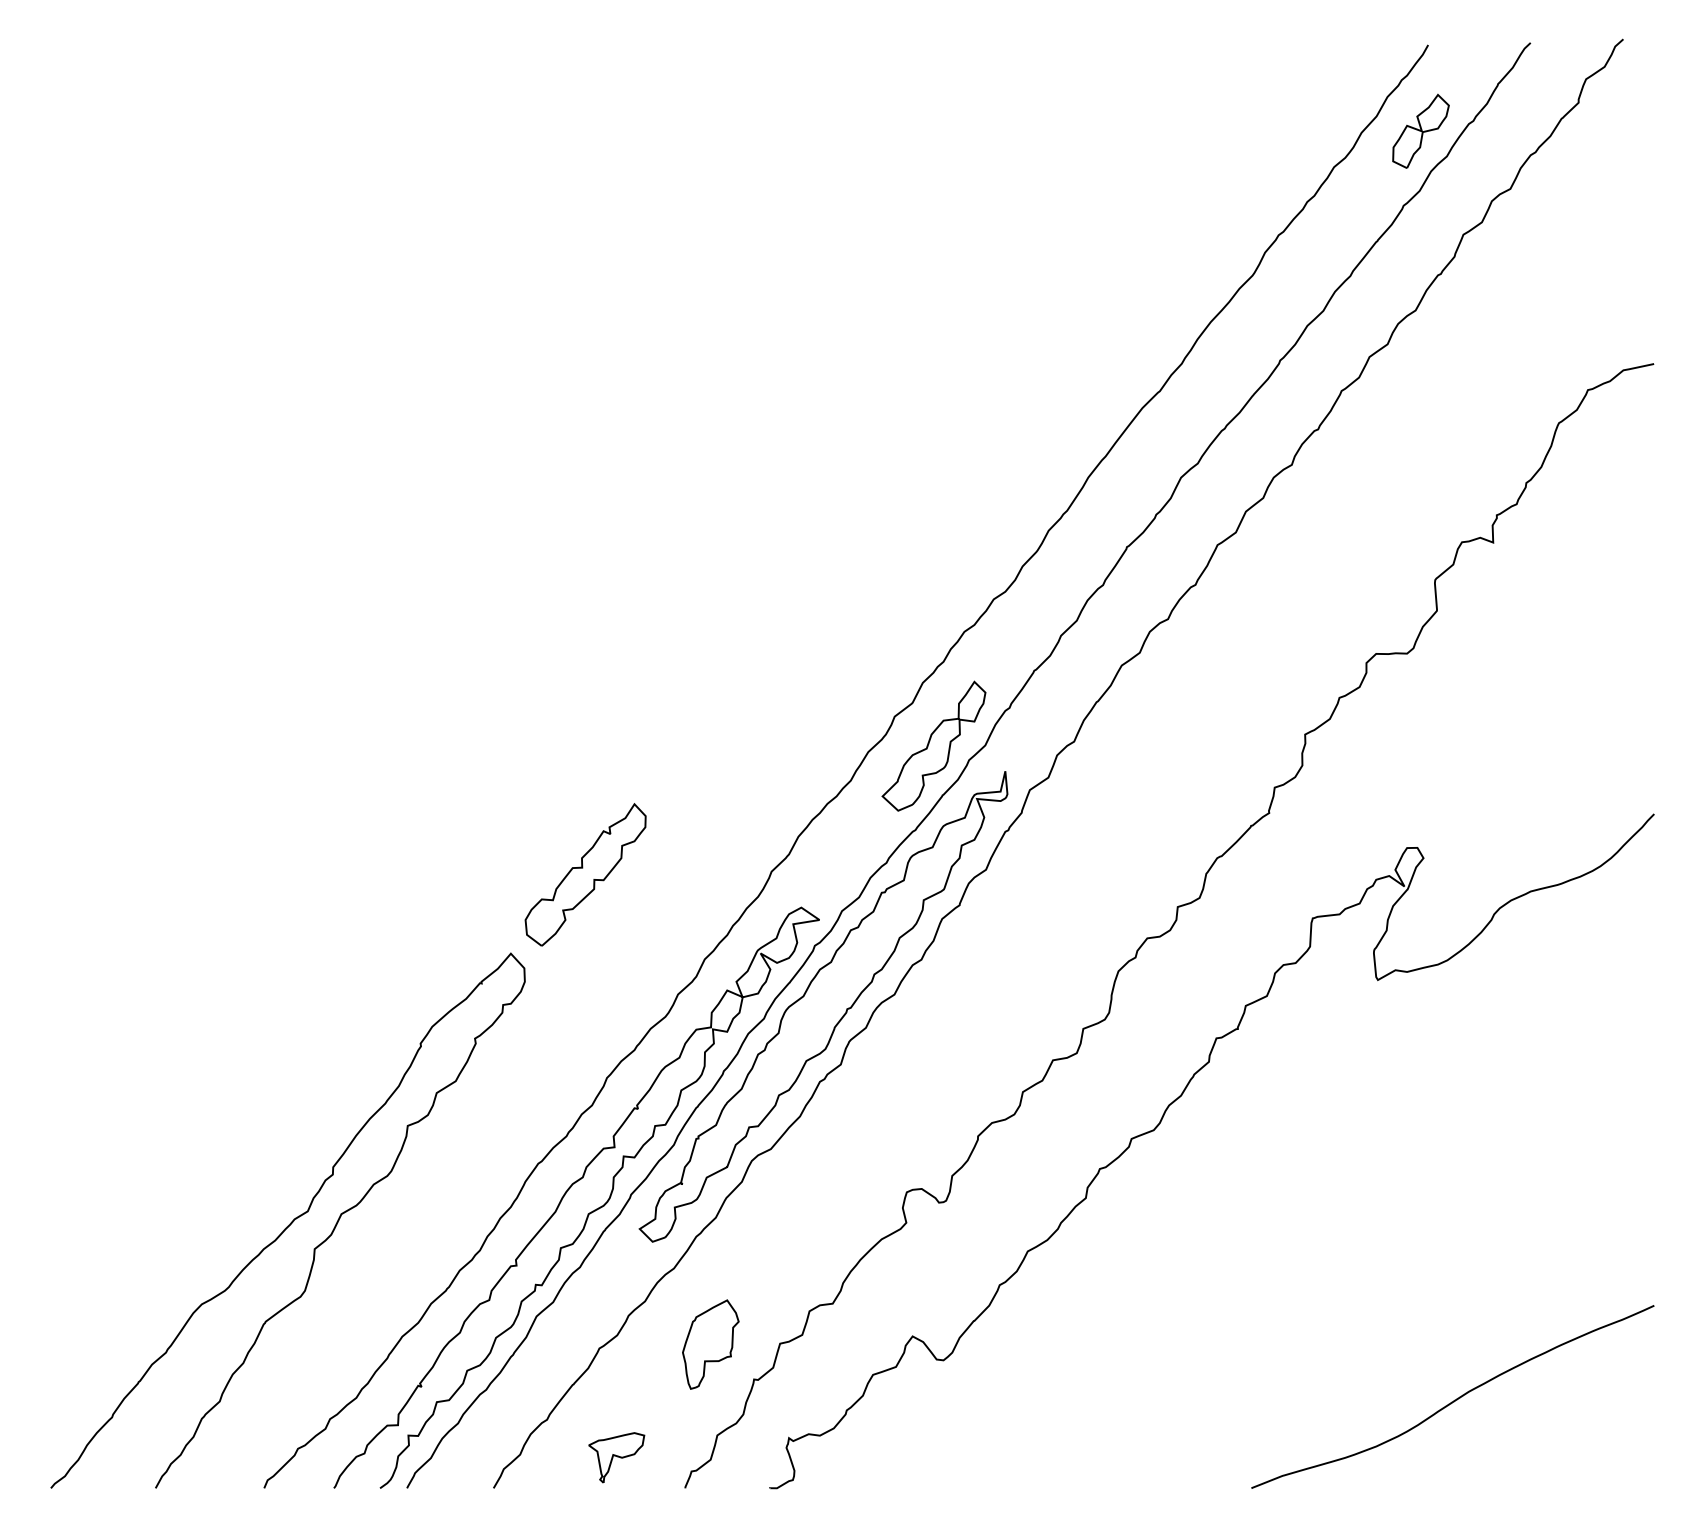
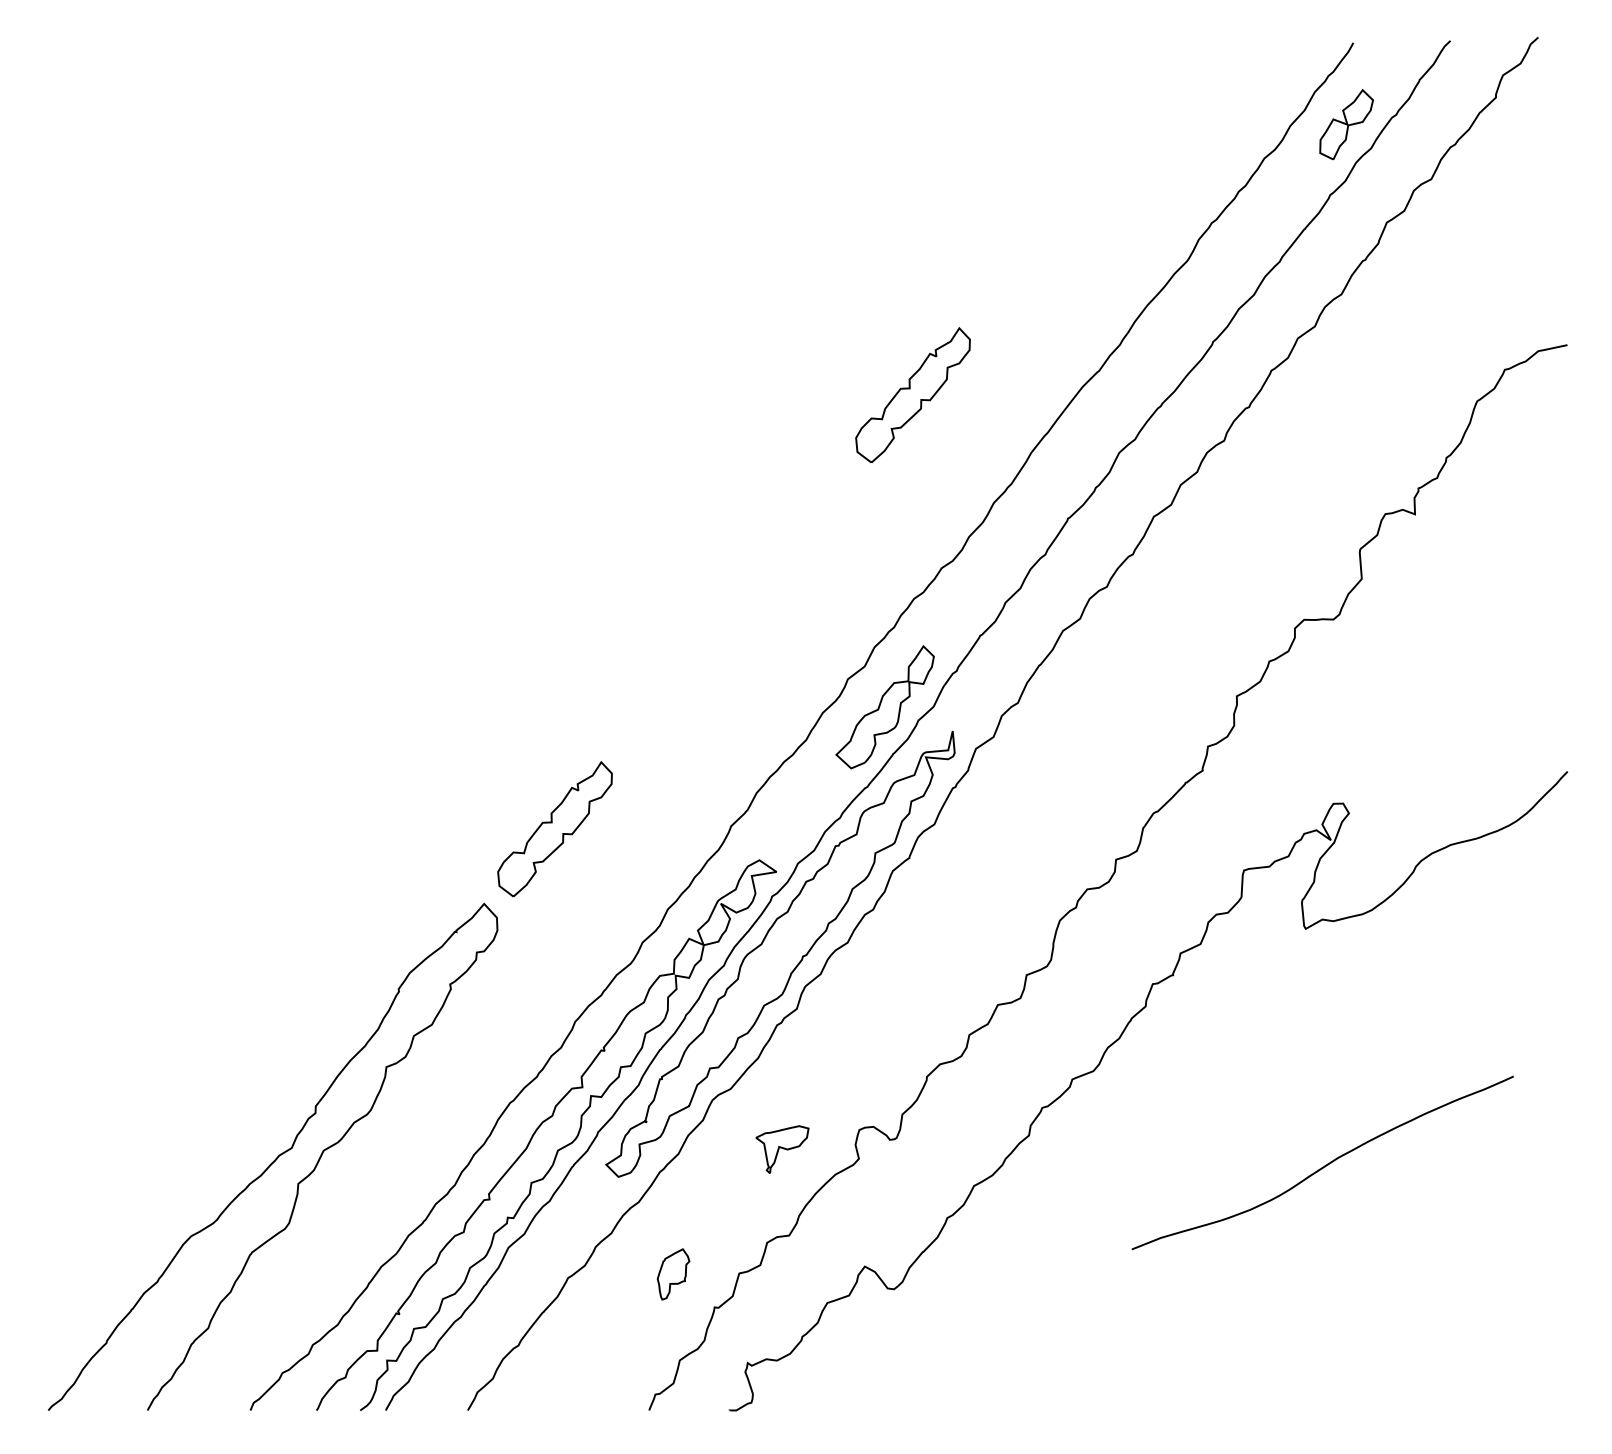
part: (962, 417) -> (912, 395), added
part: (710, 1344) -> (673, 1274), size x0.6
curve: (1455, 1398) -> (1325, 1164), moved
part: (616, 1457) -> (782, 1149), moved

